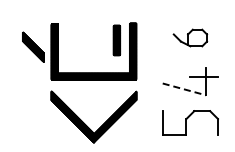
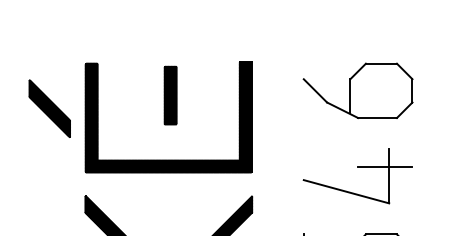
part: (190, 37) -> (358, 89), size x1.67
part: (116, 40) -> (169, 95), moved
line: (184, 89) -> (346, 191), dashed -> solid

